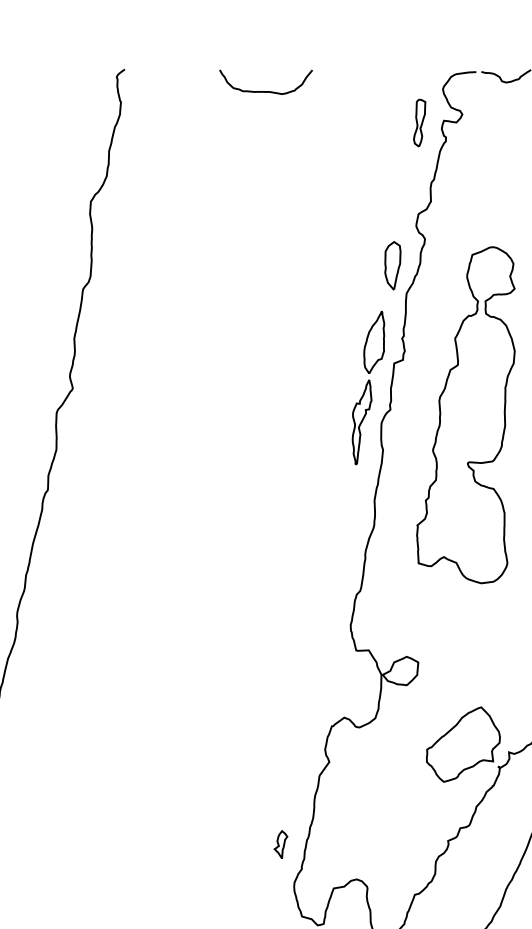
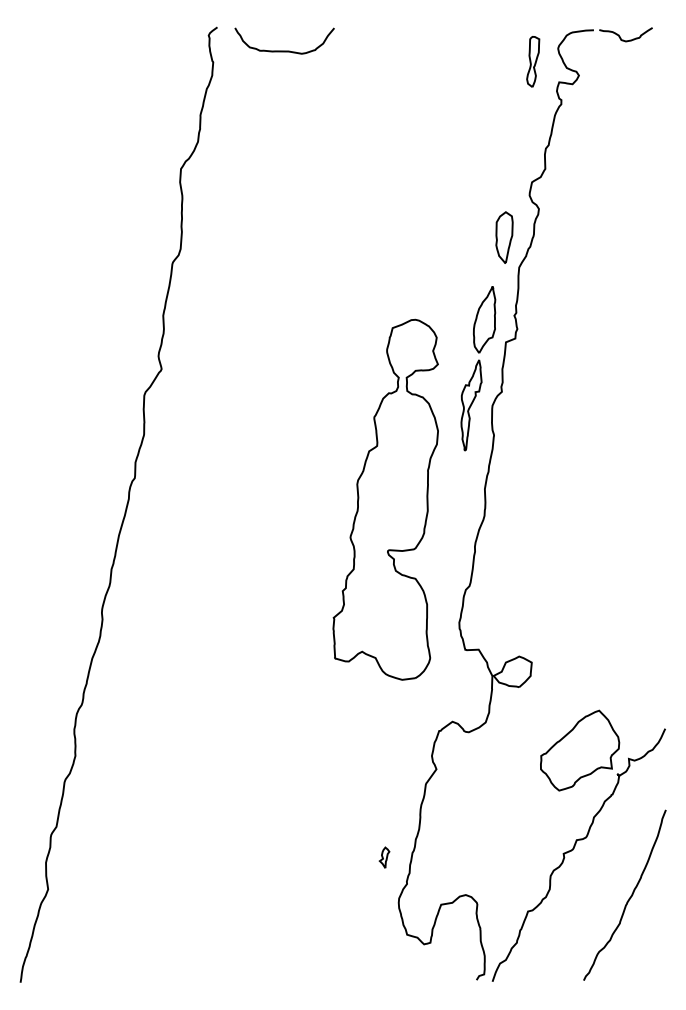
curve: (265, 91) -> (284, 50), moved
part: (419, 122) -> (533, 61), moved
part: (465, 414) -> (385, 499), moved
part: (280, 844) -> (384, 857), size x0.7

